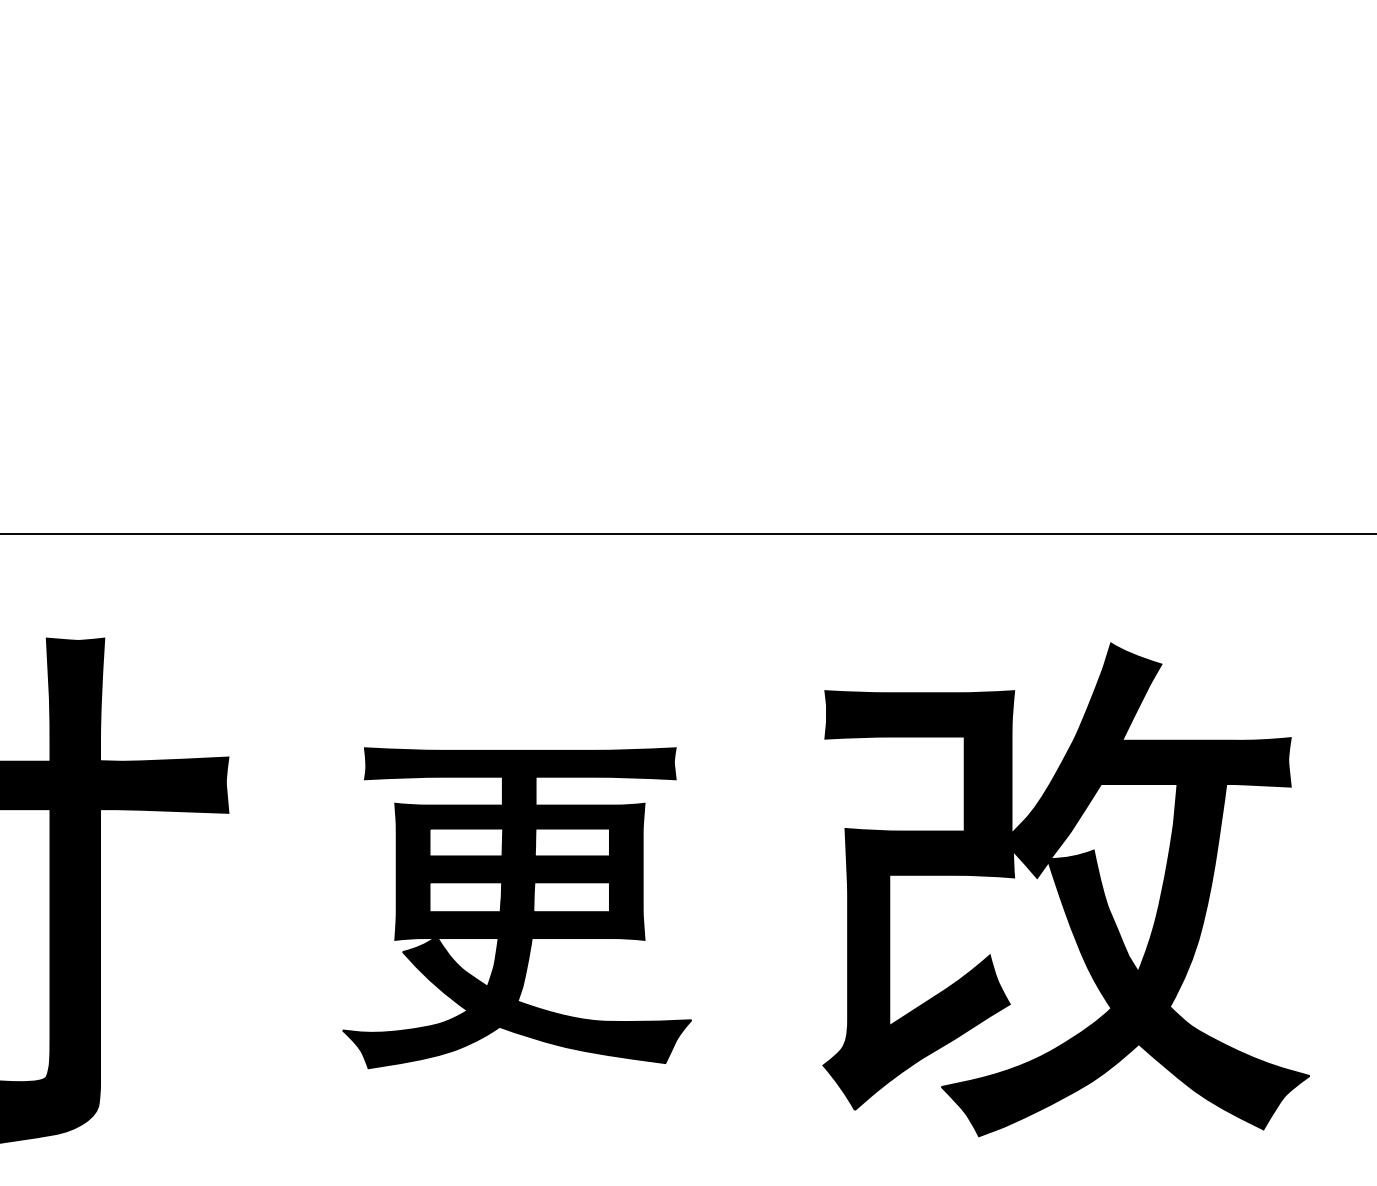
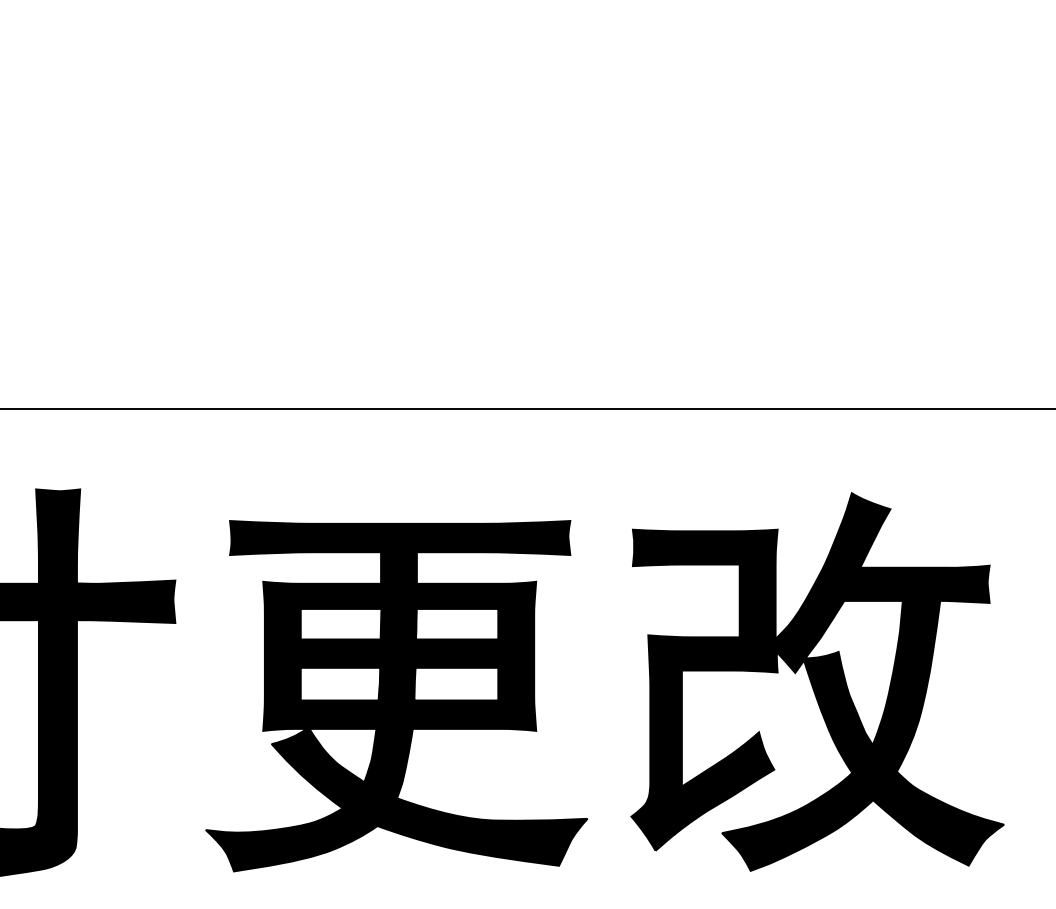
part: (516, 907) -> (396, 695), size x1.43

